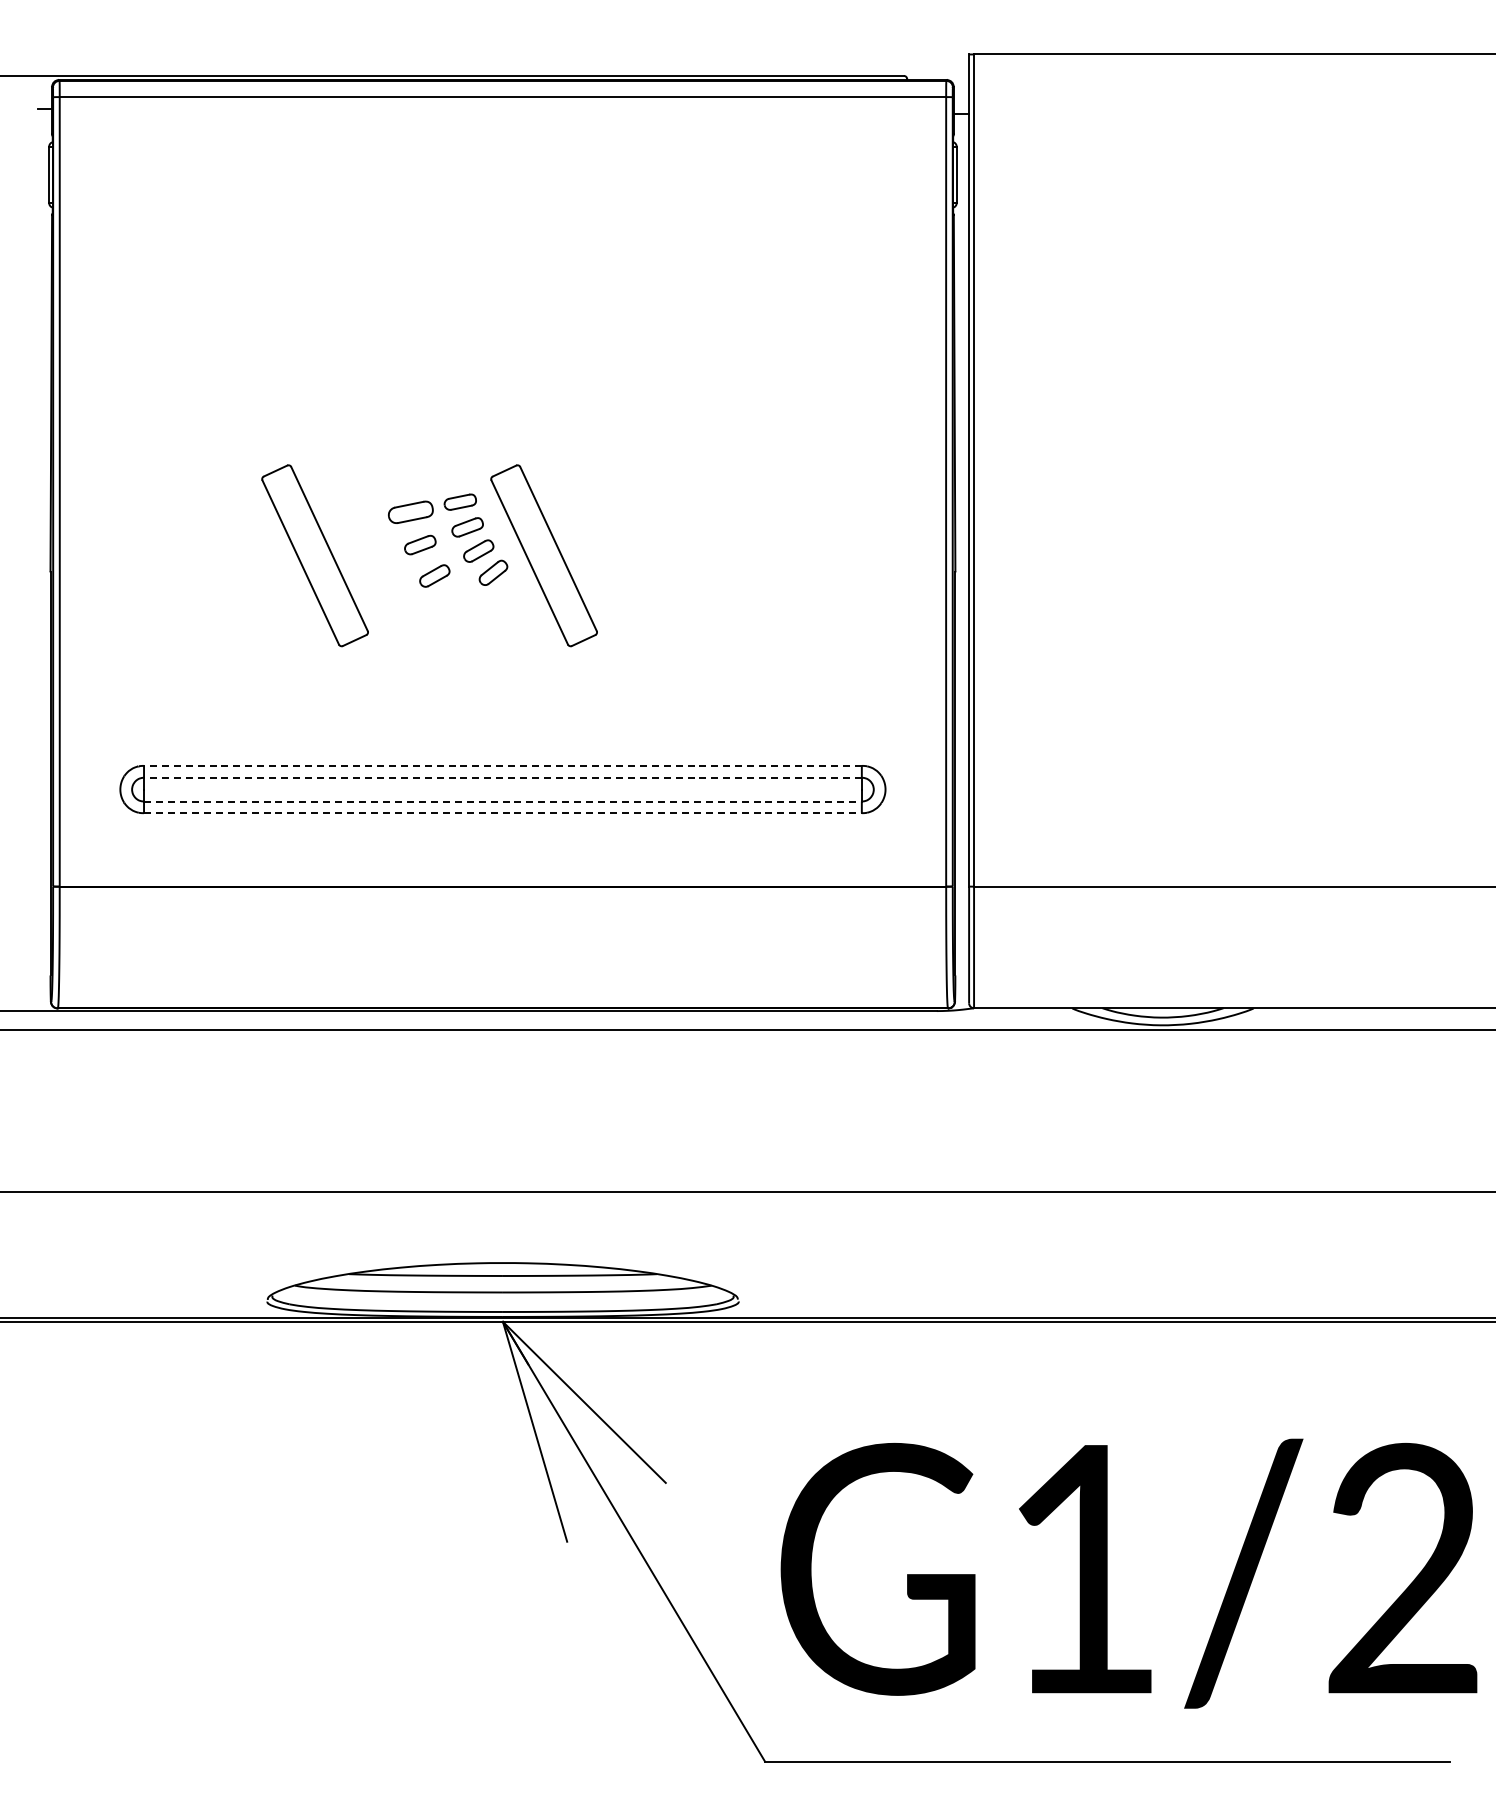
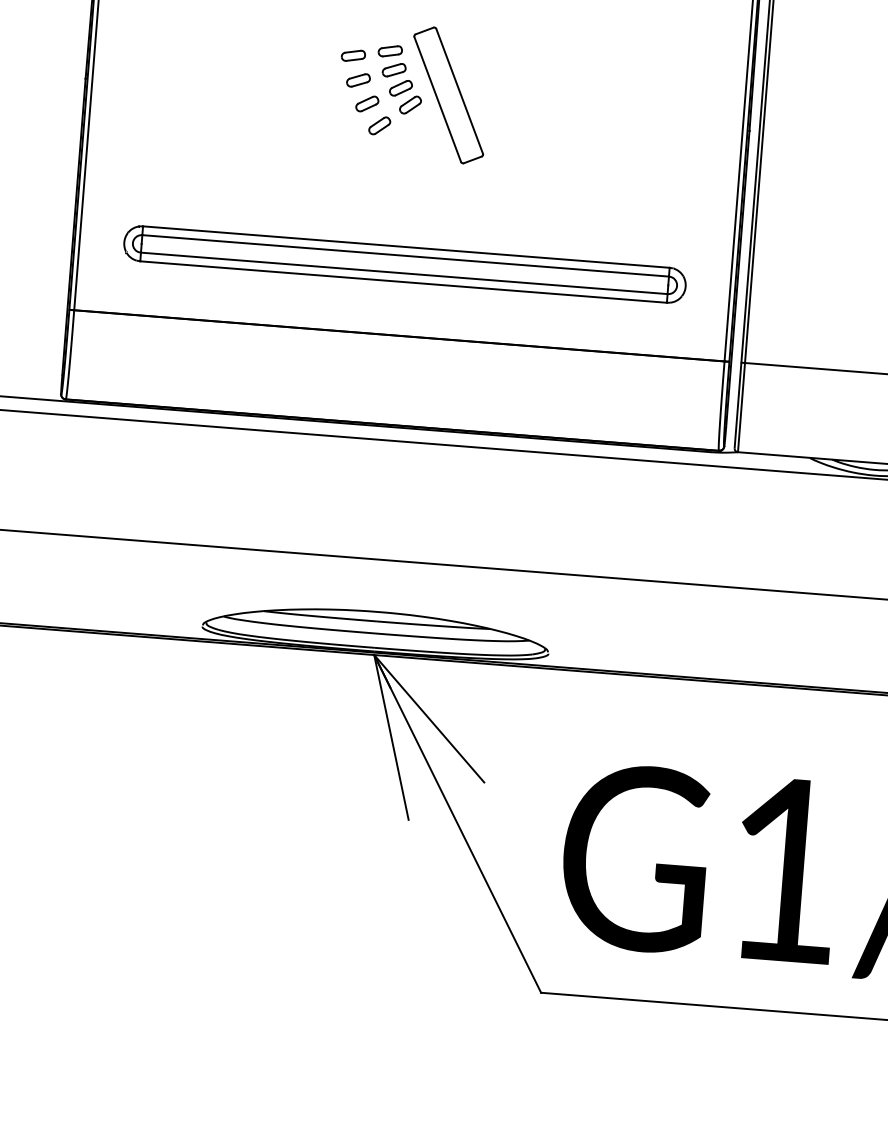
part: (410, 511) -> (353, 55), size x0.71
part: (314, 555) -> (280, 81), removed
part: (453, 604) -> (379, 125), added
line: (502, 765) -> (406, 246), dashed -> solid
line: (502, 777) -> (405, 255), dashed -> solid
line: (502, 801) -> (403, 273), dashed -> solid
line: (502, 813) -> (403, 282), dashed -> solid

